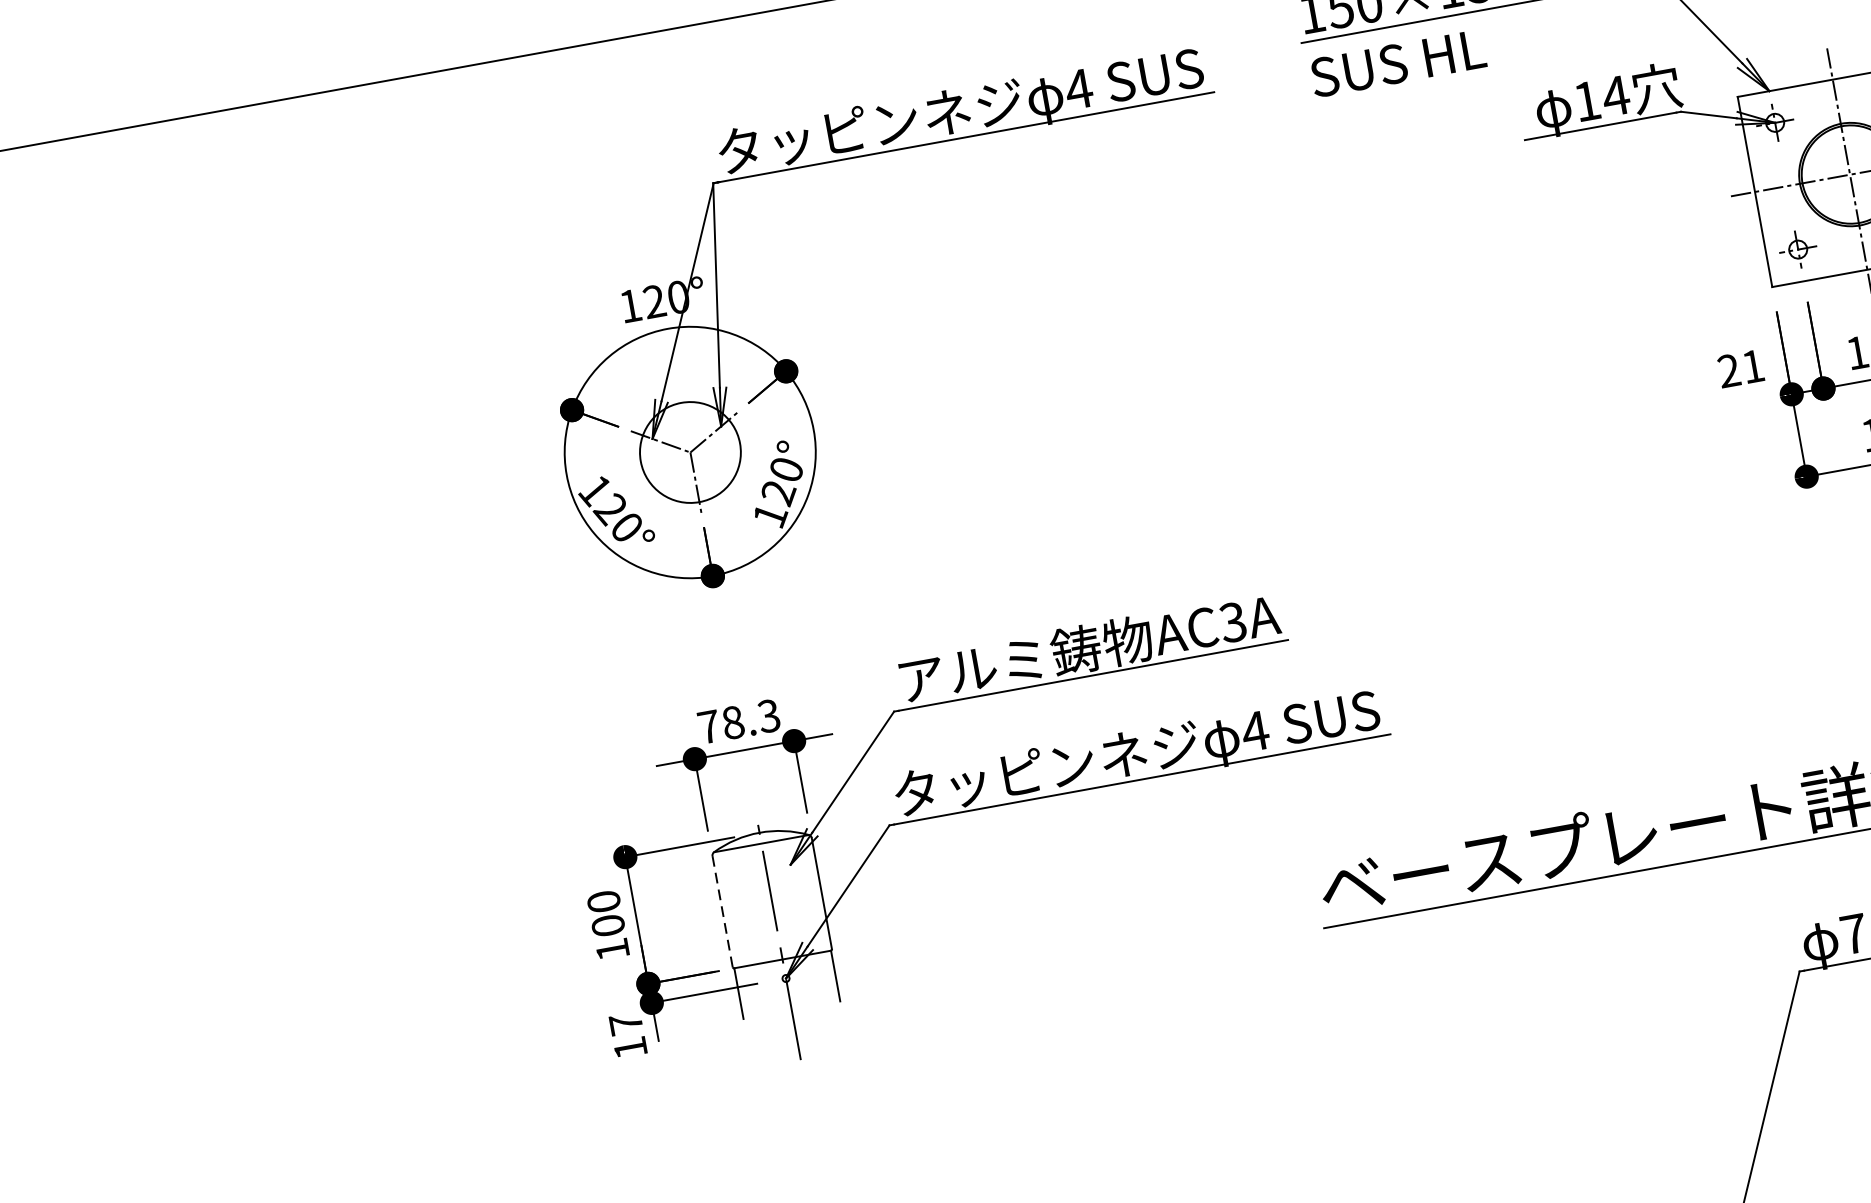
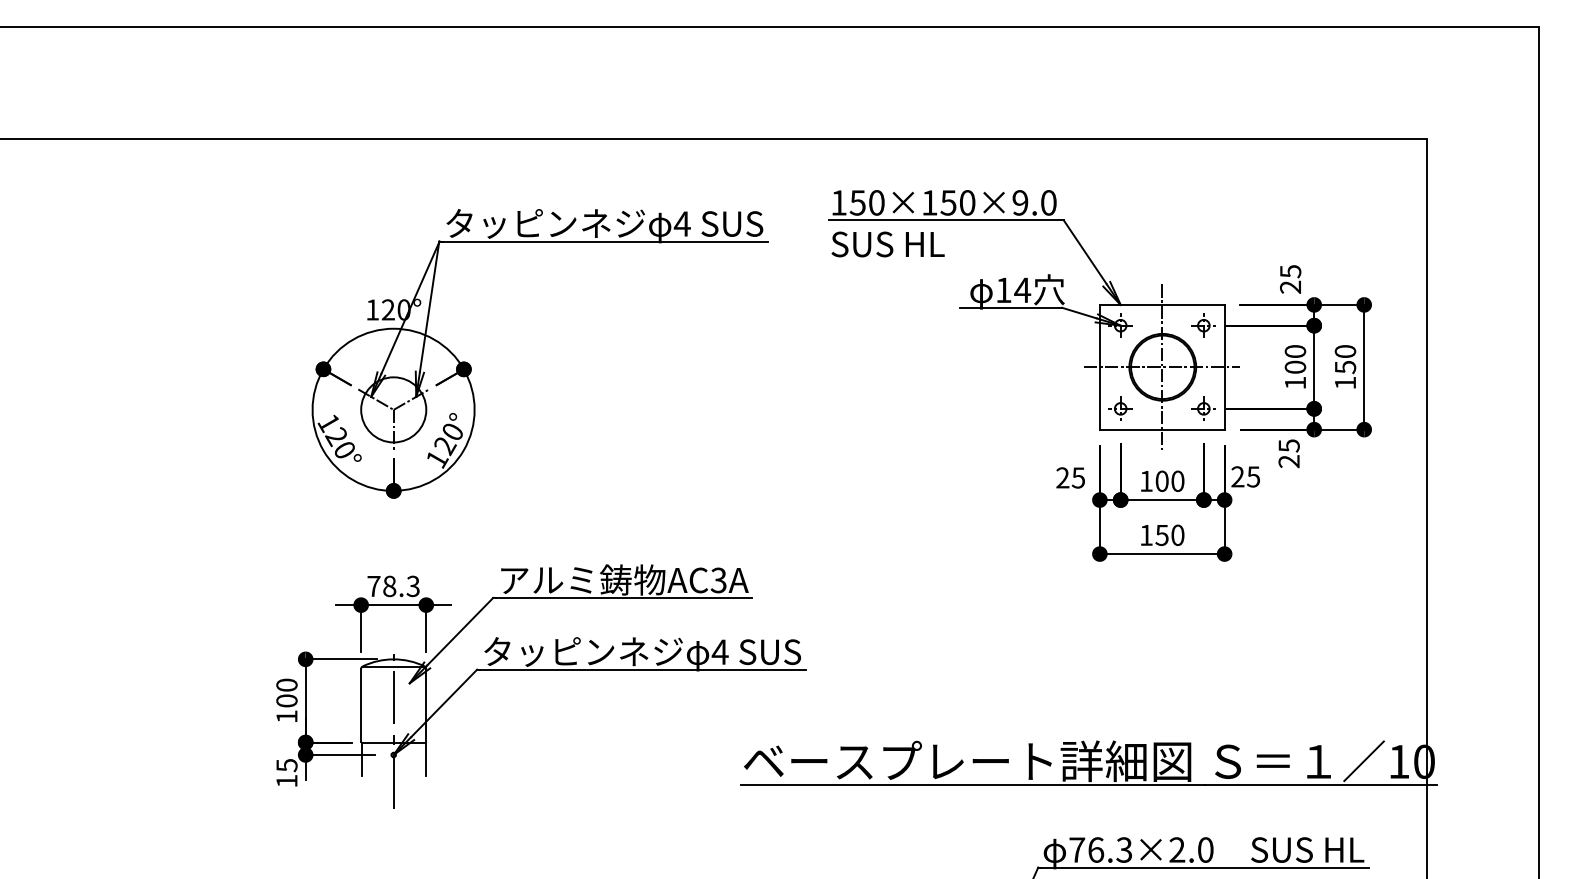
text: (1751, 366) -> (1077, 477), 21 -> 25
line: (722, 910) -> (361, 704), dashed -> solid
text: (625, 1024) -> (286, 765), 17 -> 15

